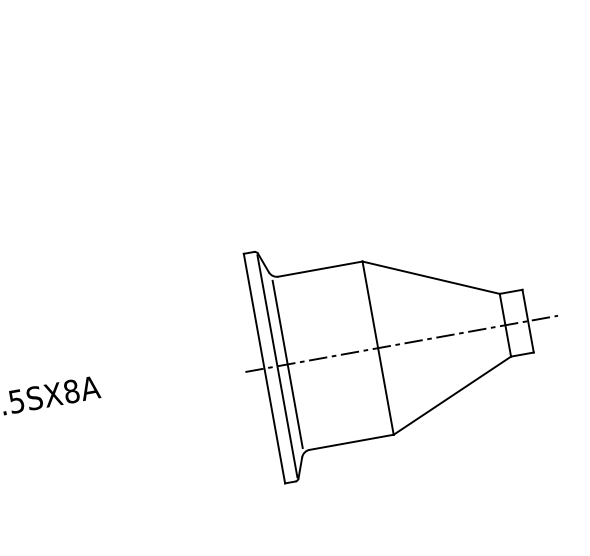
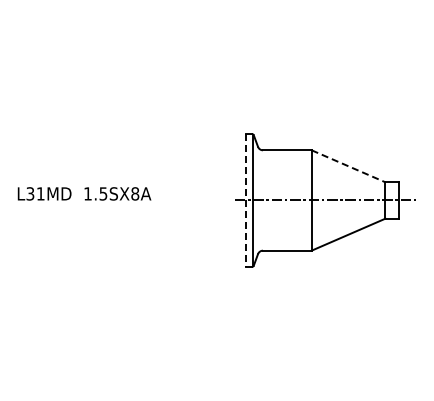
line: (432, 277) -> (349, 166), solid -> dashed
line: (288, 364) -> (259, 200), removed
line: (263, 368) -> (245, 200), solid -> dashed

